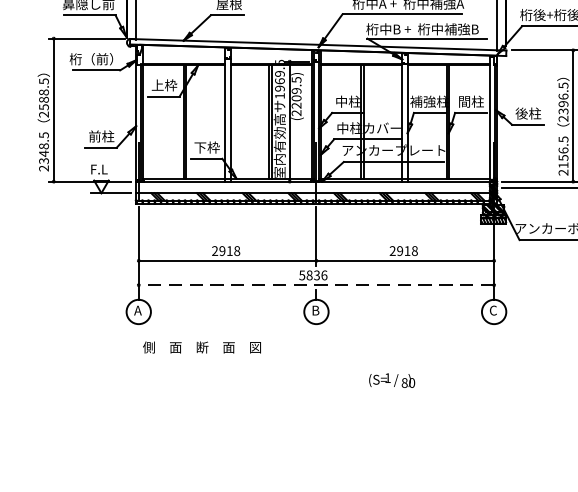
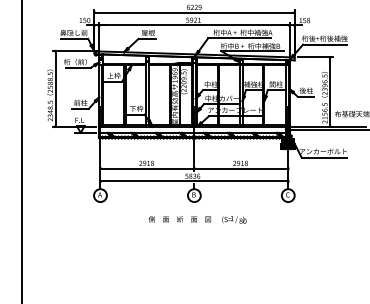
line: (316, 285) -> (194, 181), dashed -> solid
text: (201, 347) -> (179, 219), moved
text: (392, 379) -> (234, 219), moved

